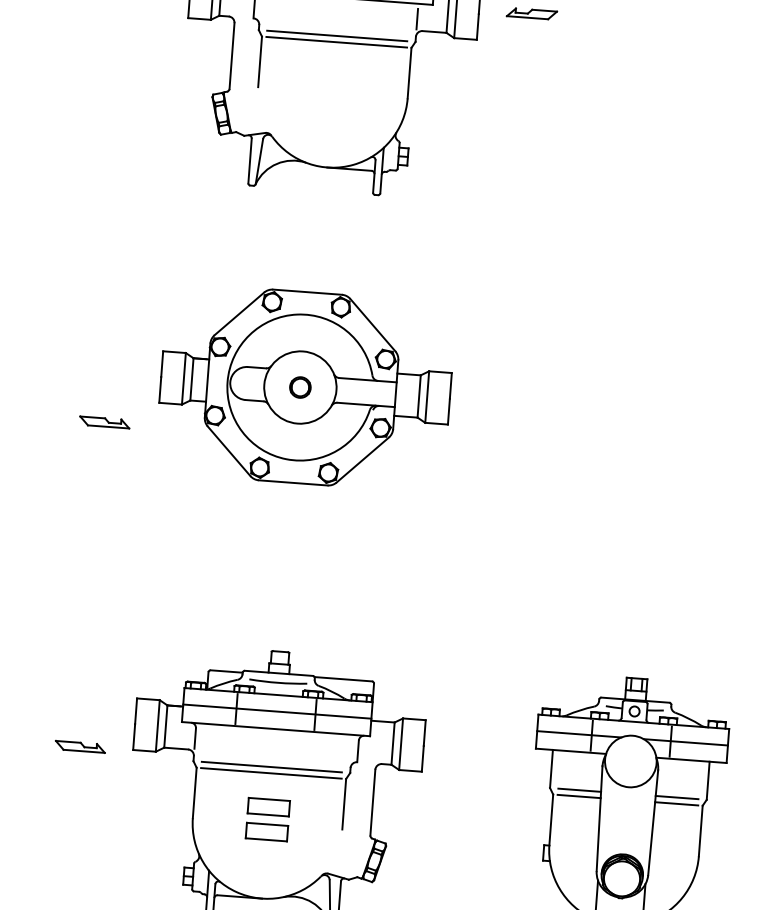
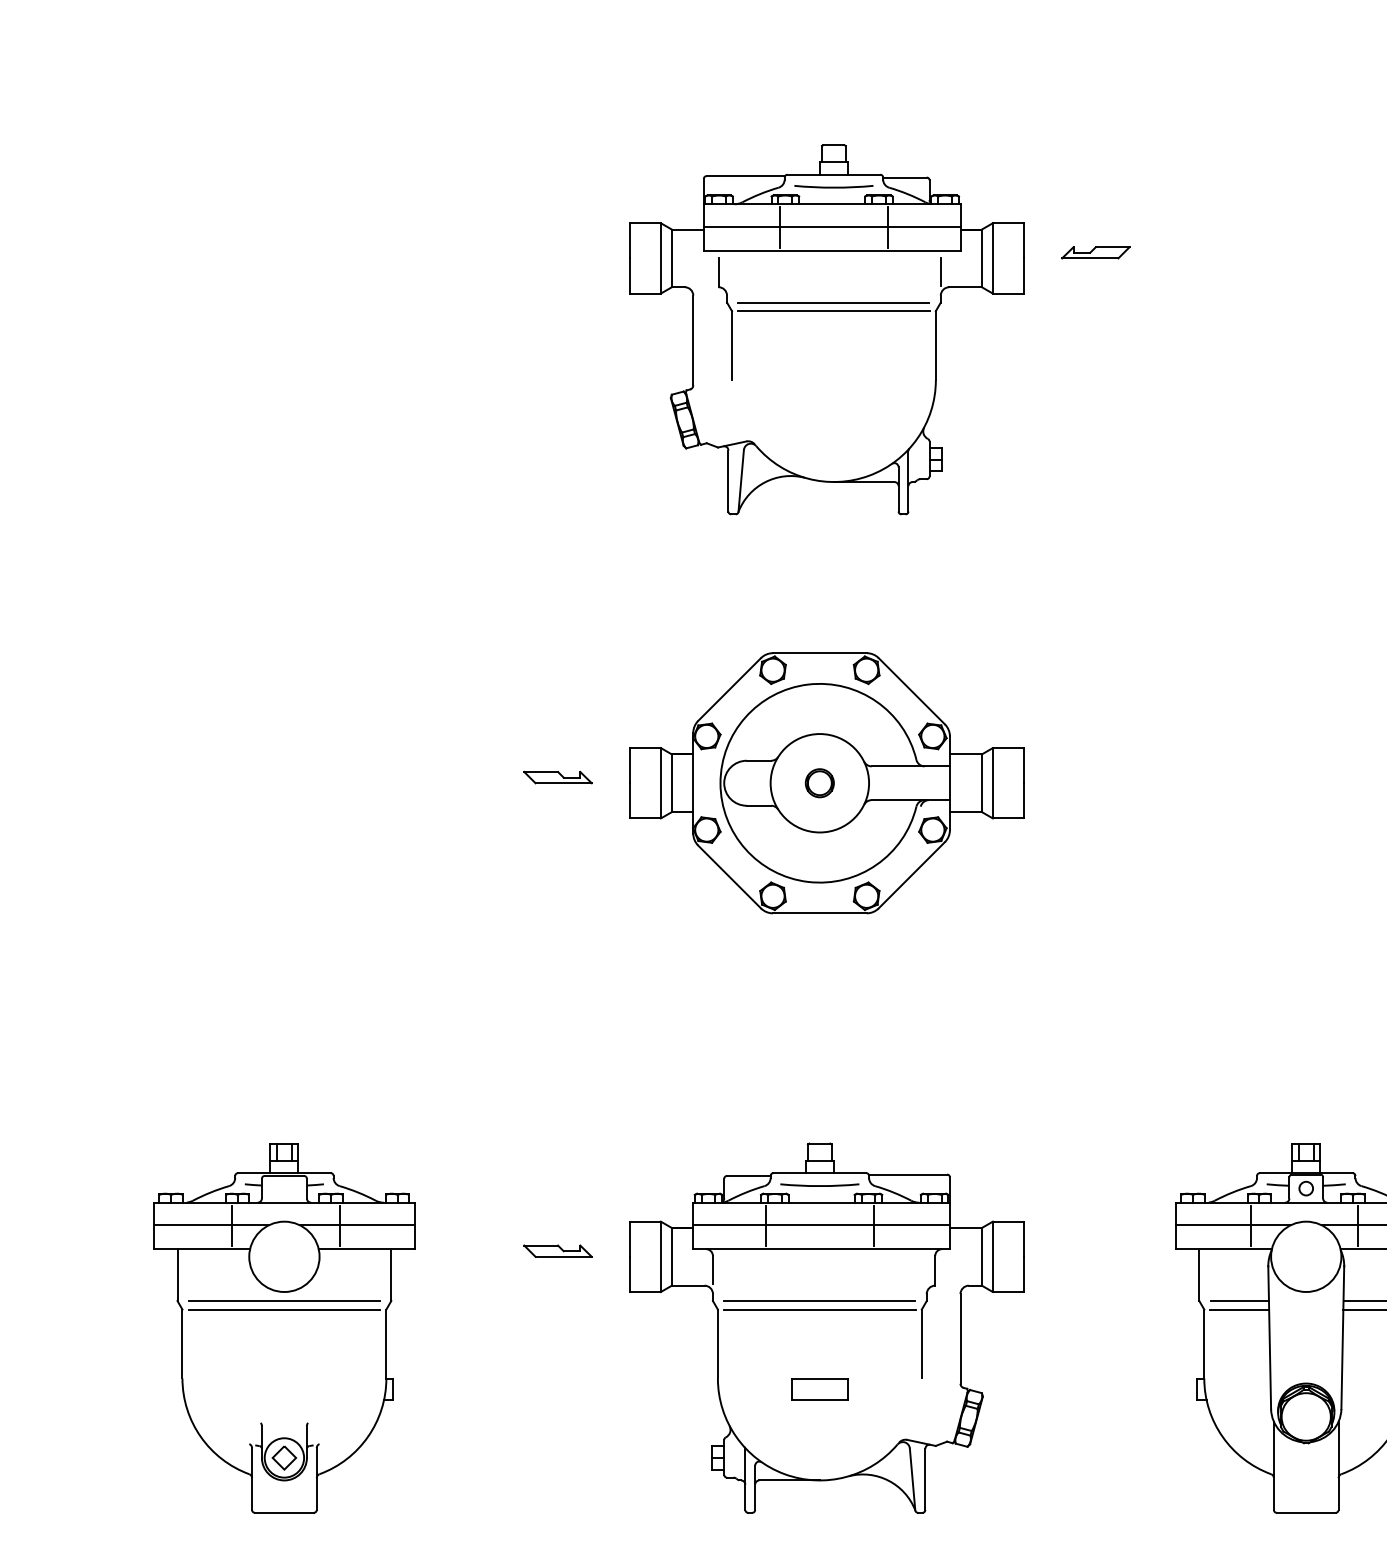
part: (104, 422) -> (557, 777), moved
part: (80, 746) -> (557, 1250), moved
part: (268, 807) -> (819, 1355), removed

